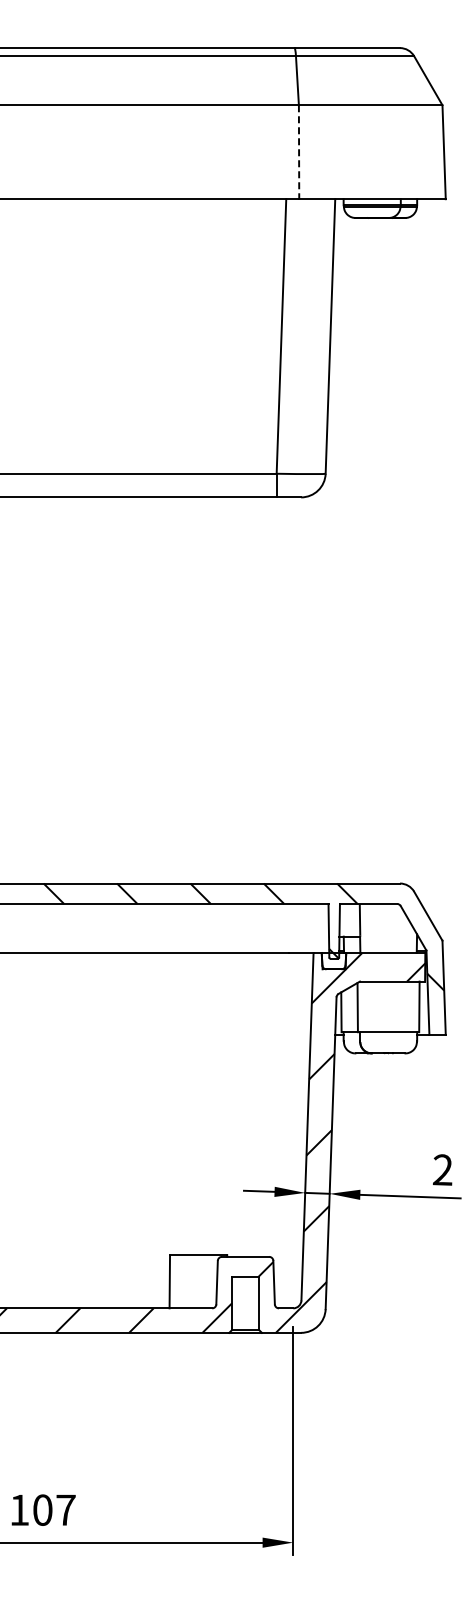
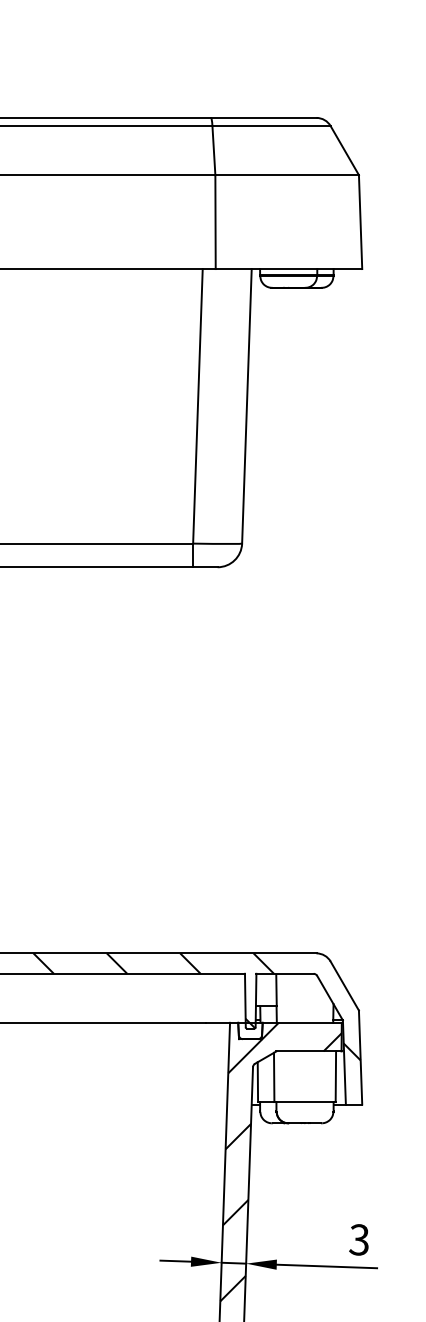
line: (299, 152) -> (215, 222), dashed -> solid
text: (442, 1169) -> (358, 1239), 2 -> 3

